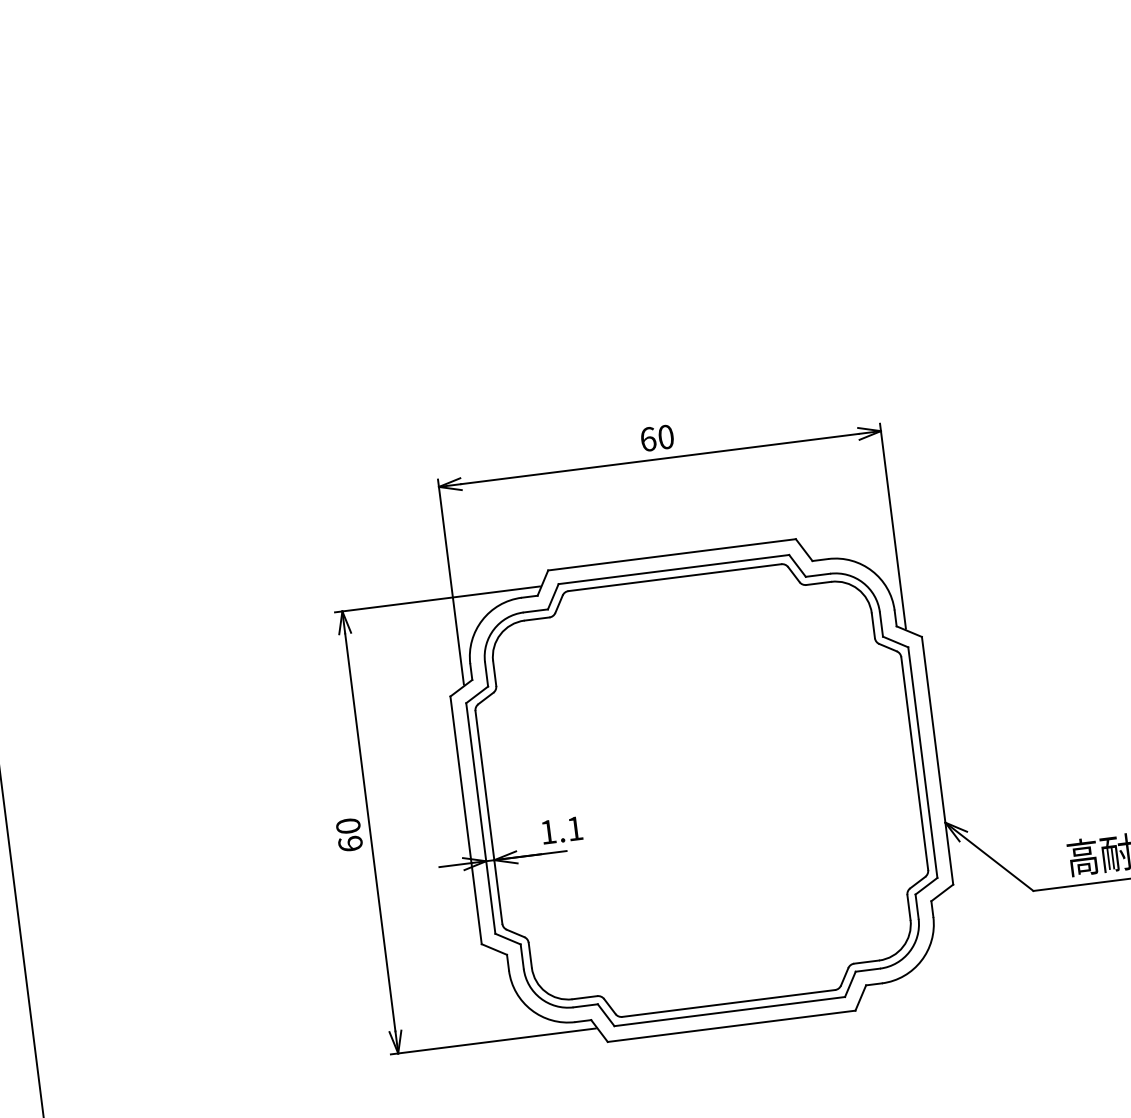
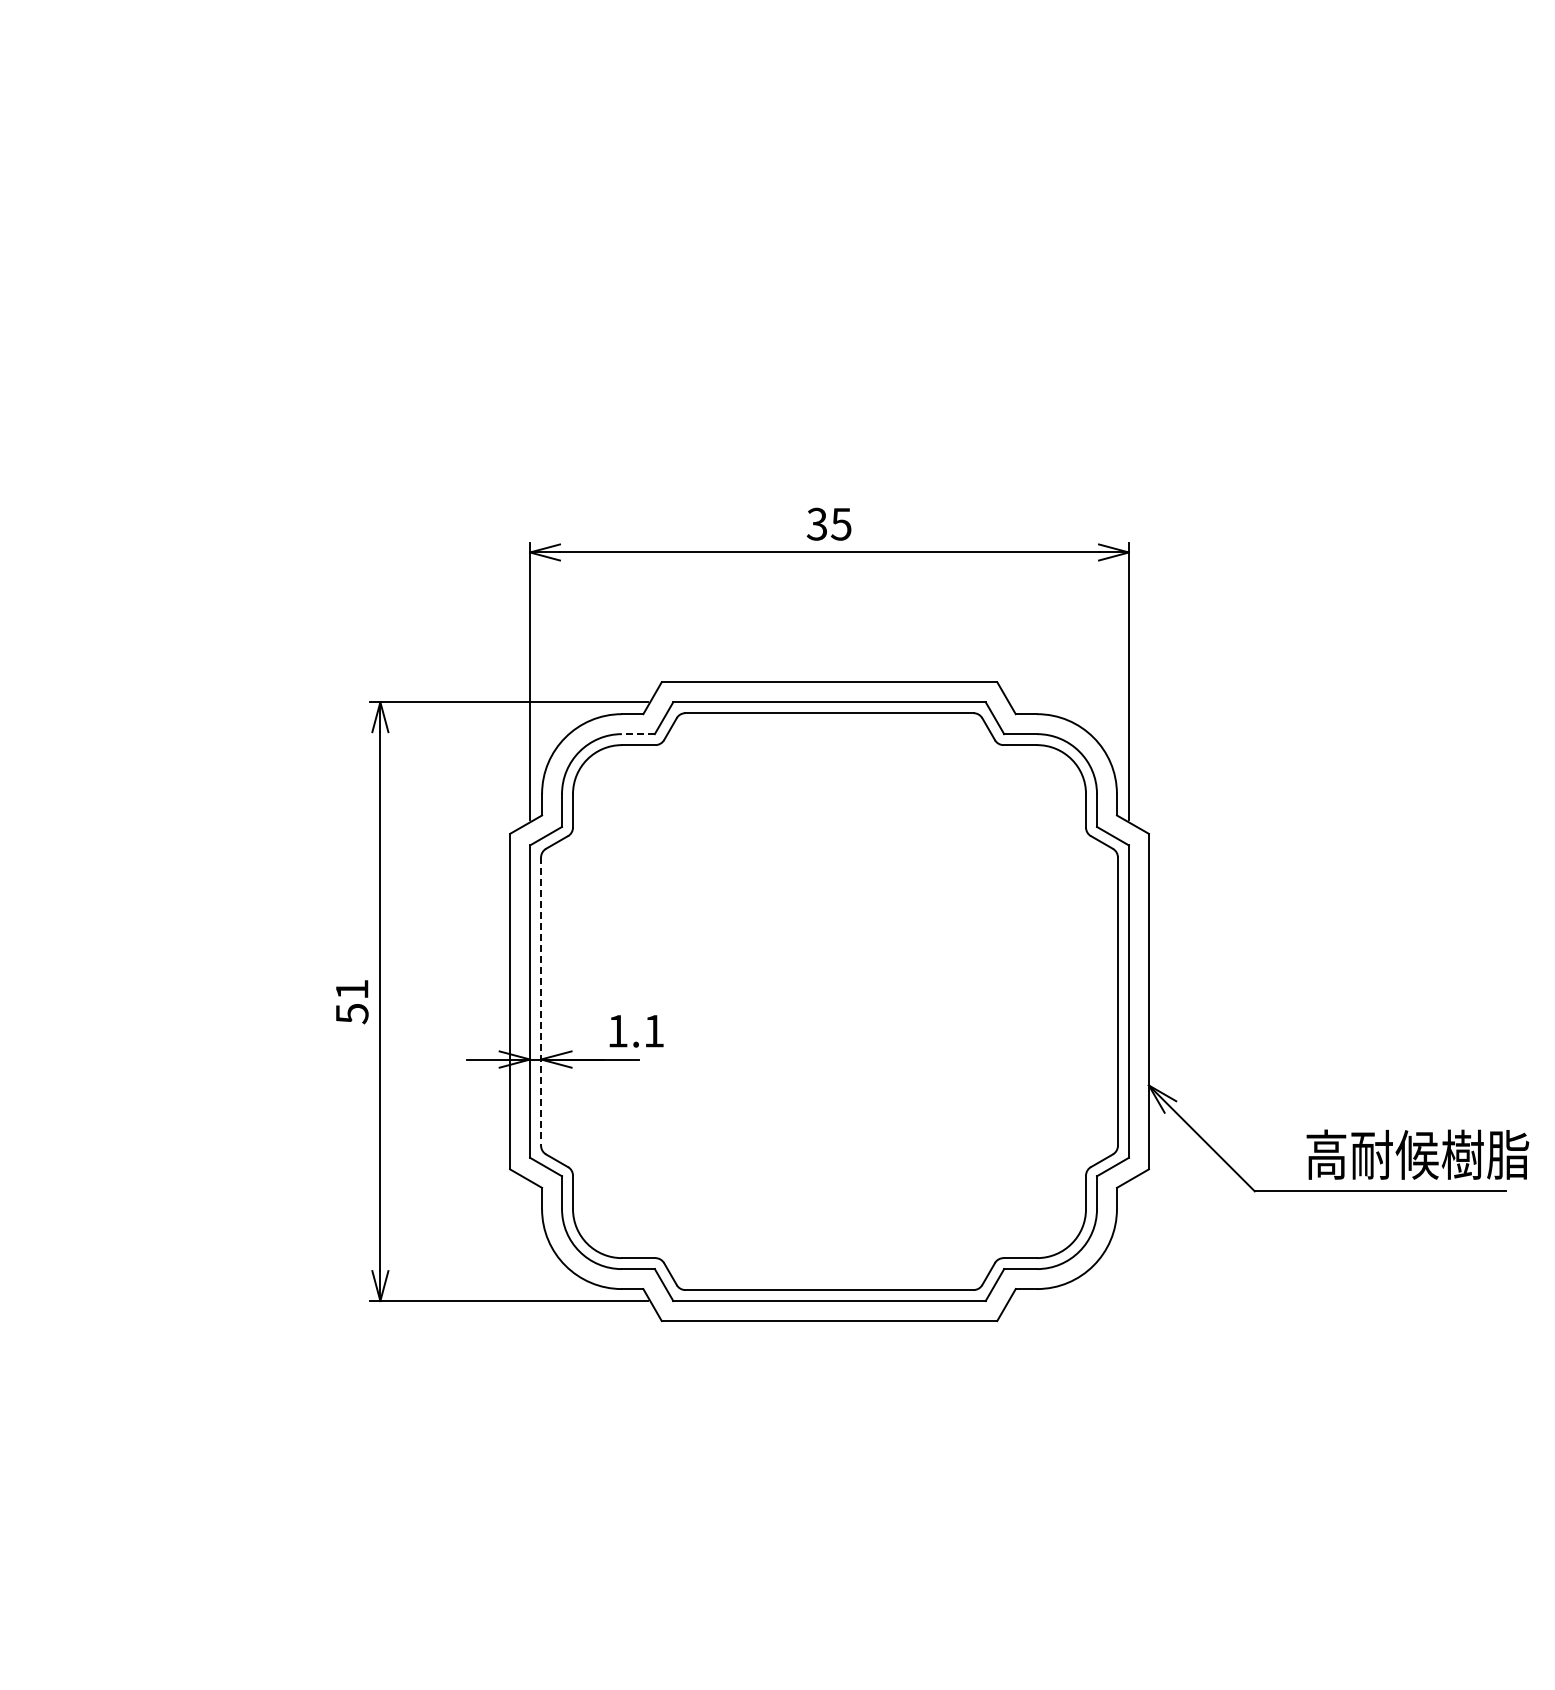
text: (656, 437) -> (828, 523), 60 -> 35
line: (535, 611) -> (637, 734), solid -> dashed
line: (489, 818) -> (541, 1002), solid -> dashed
text: (348, 835) -> (351, 1001), 60 -> 51

